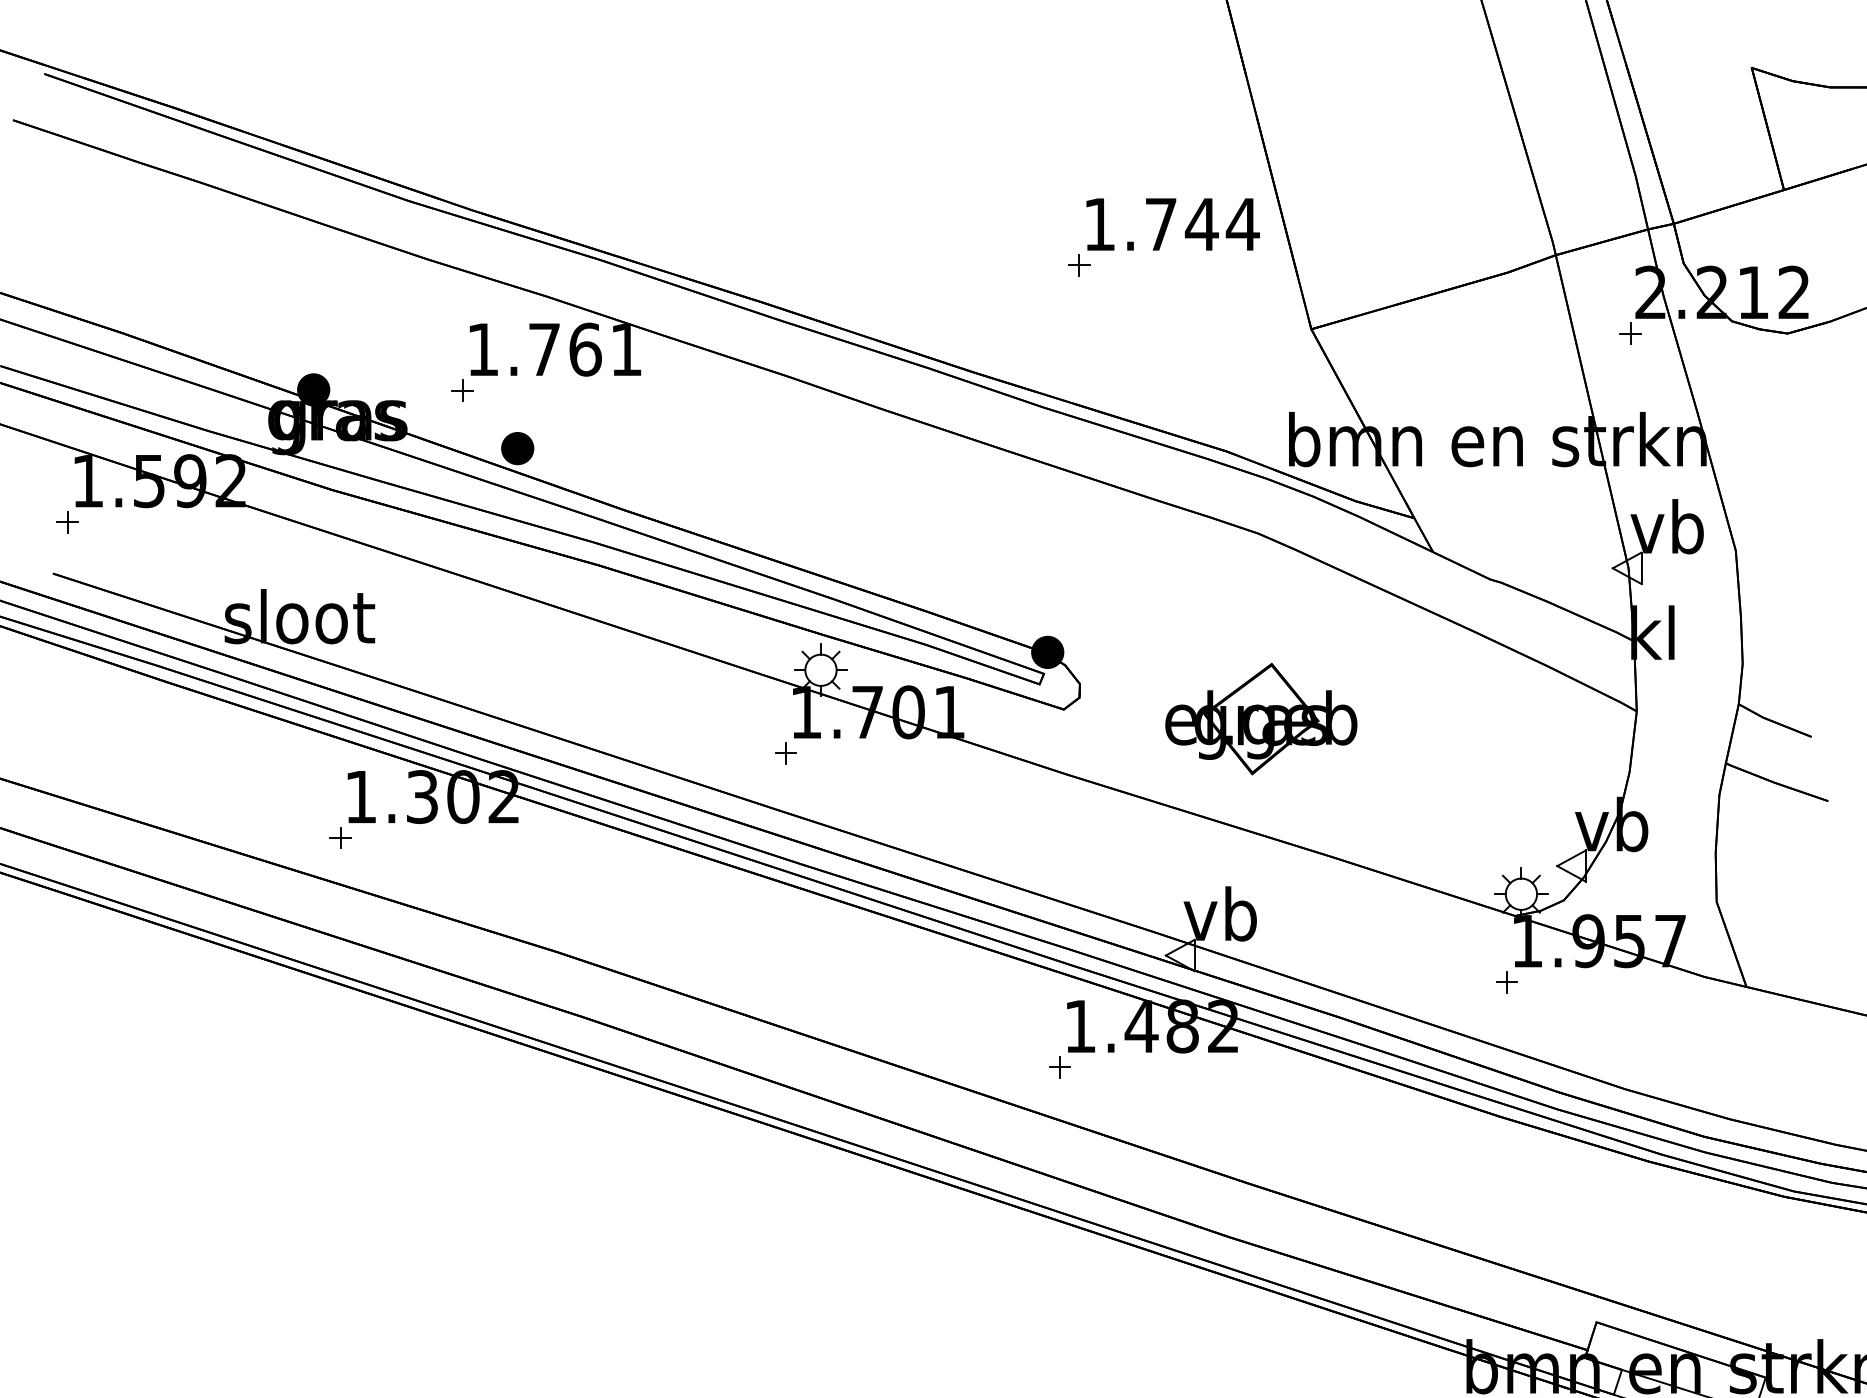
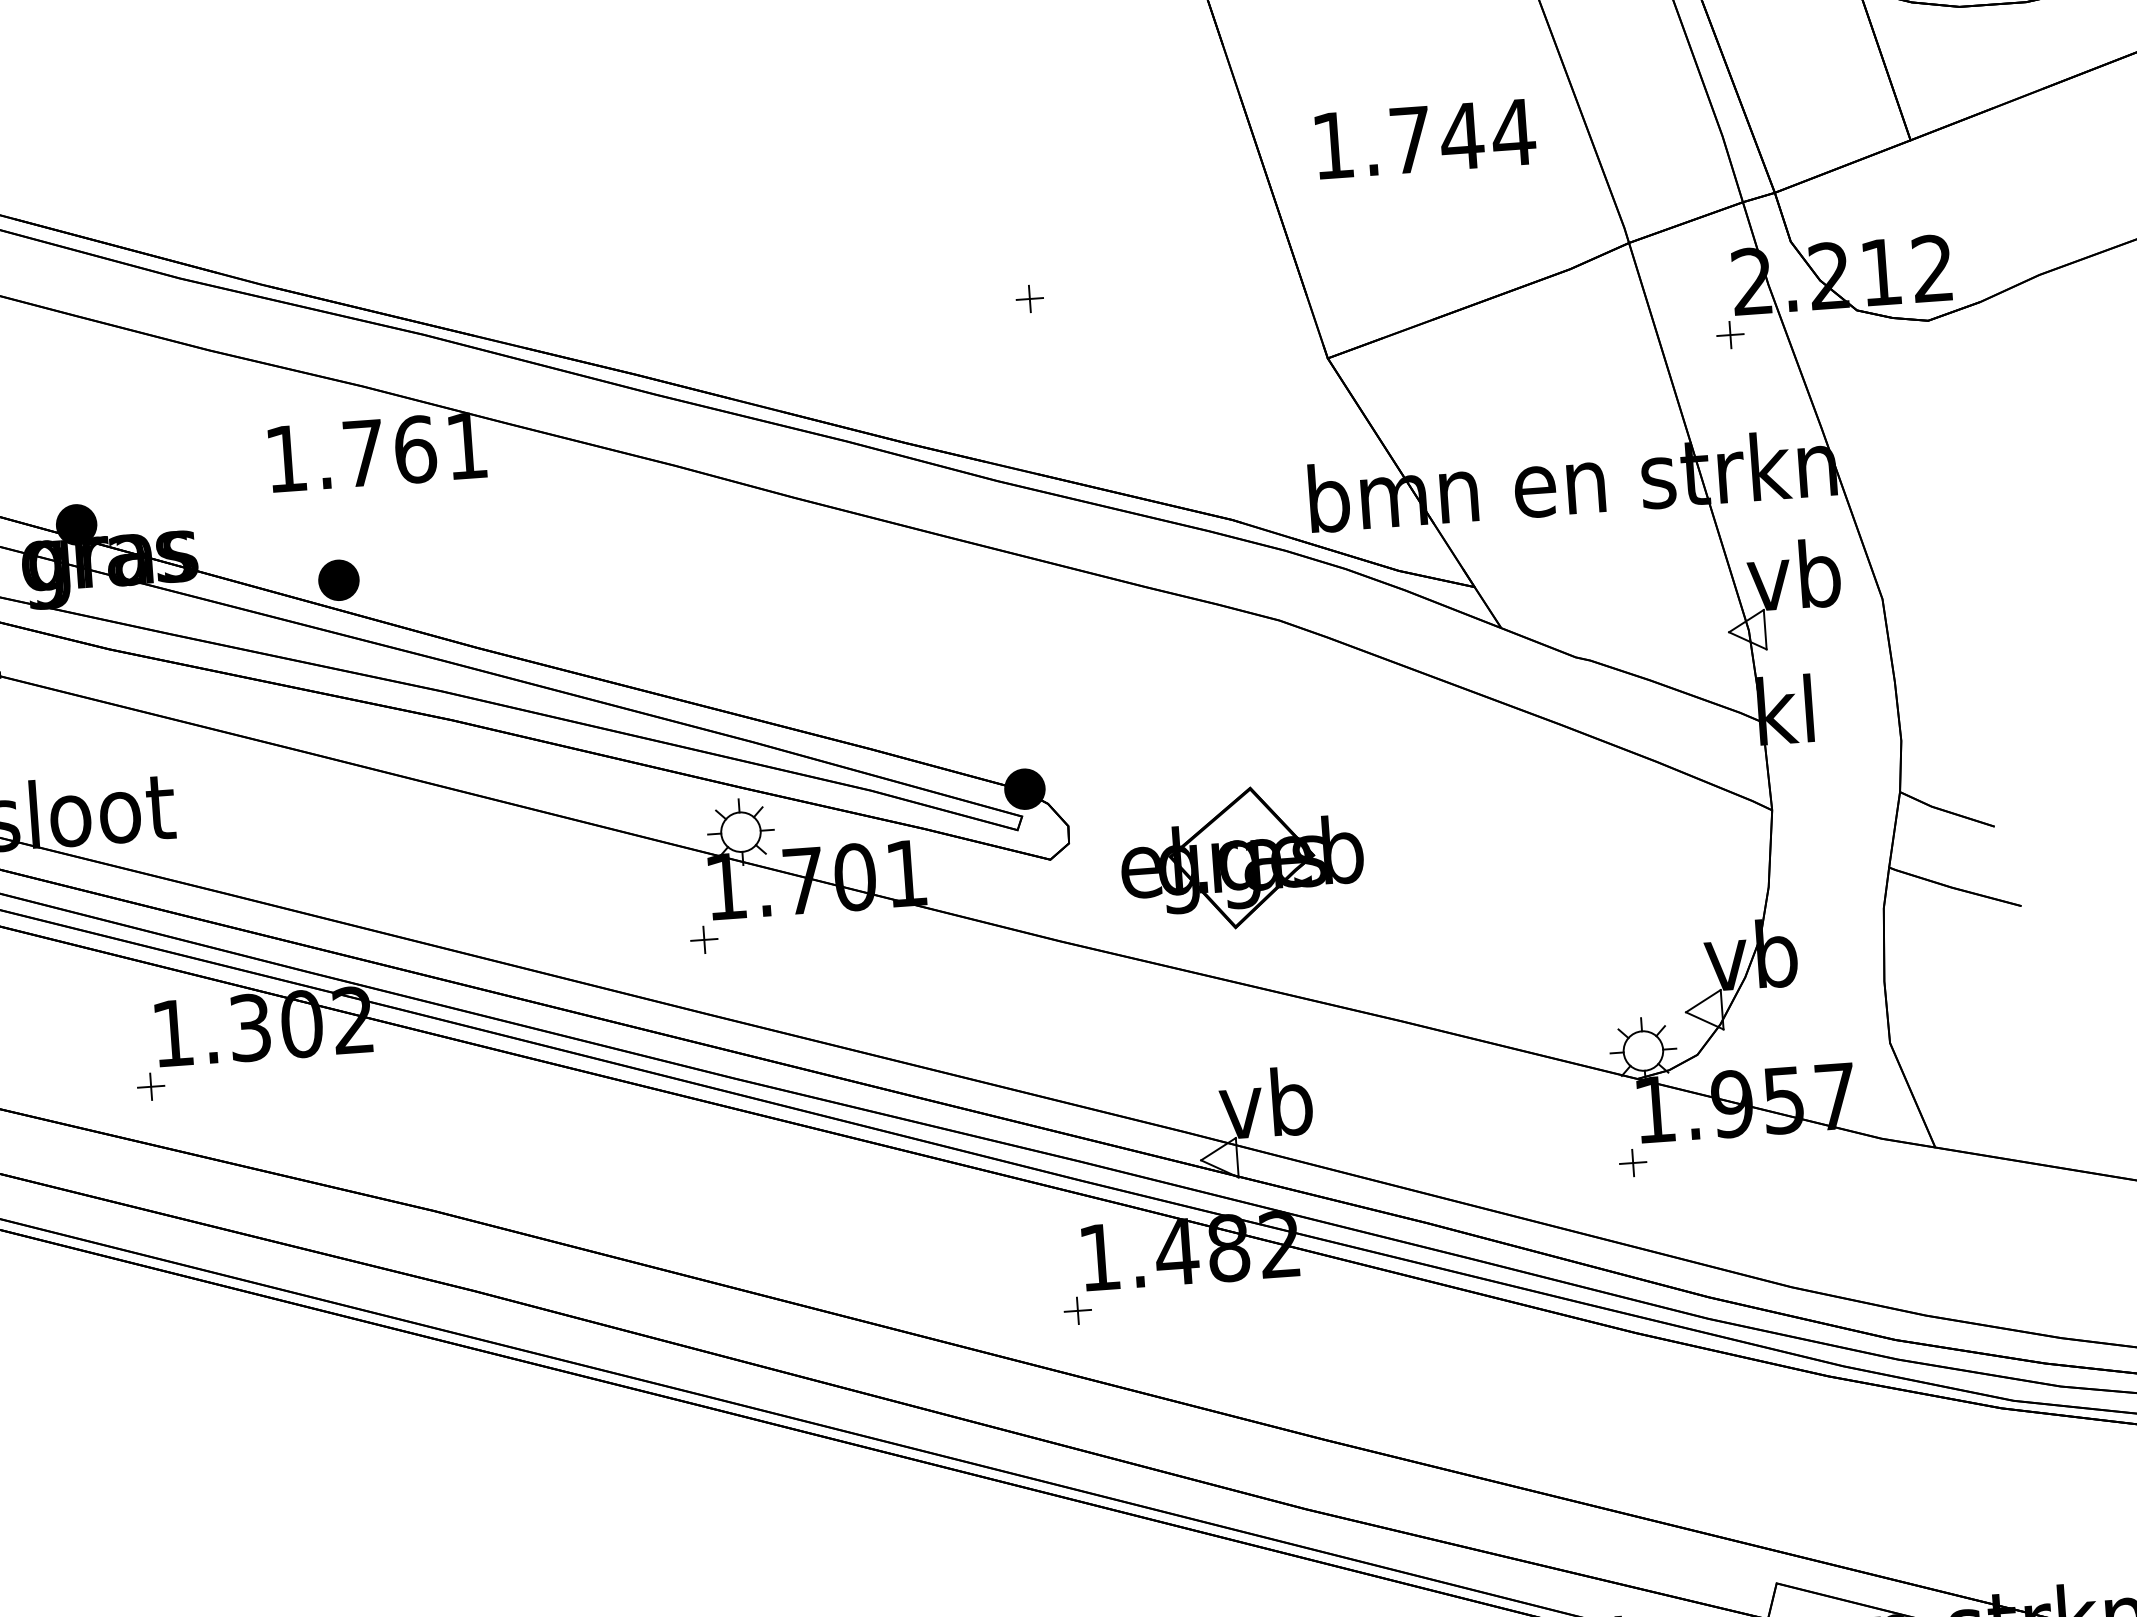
text: (1172, 224) -> (1424, 139), moved
part: (462, 390) -> (264, 512), removed
part: (1261, 719) -> (1242, 858), moved

